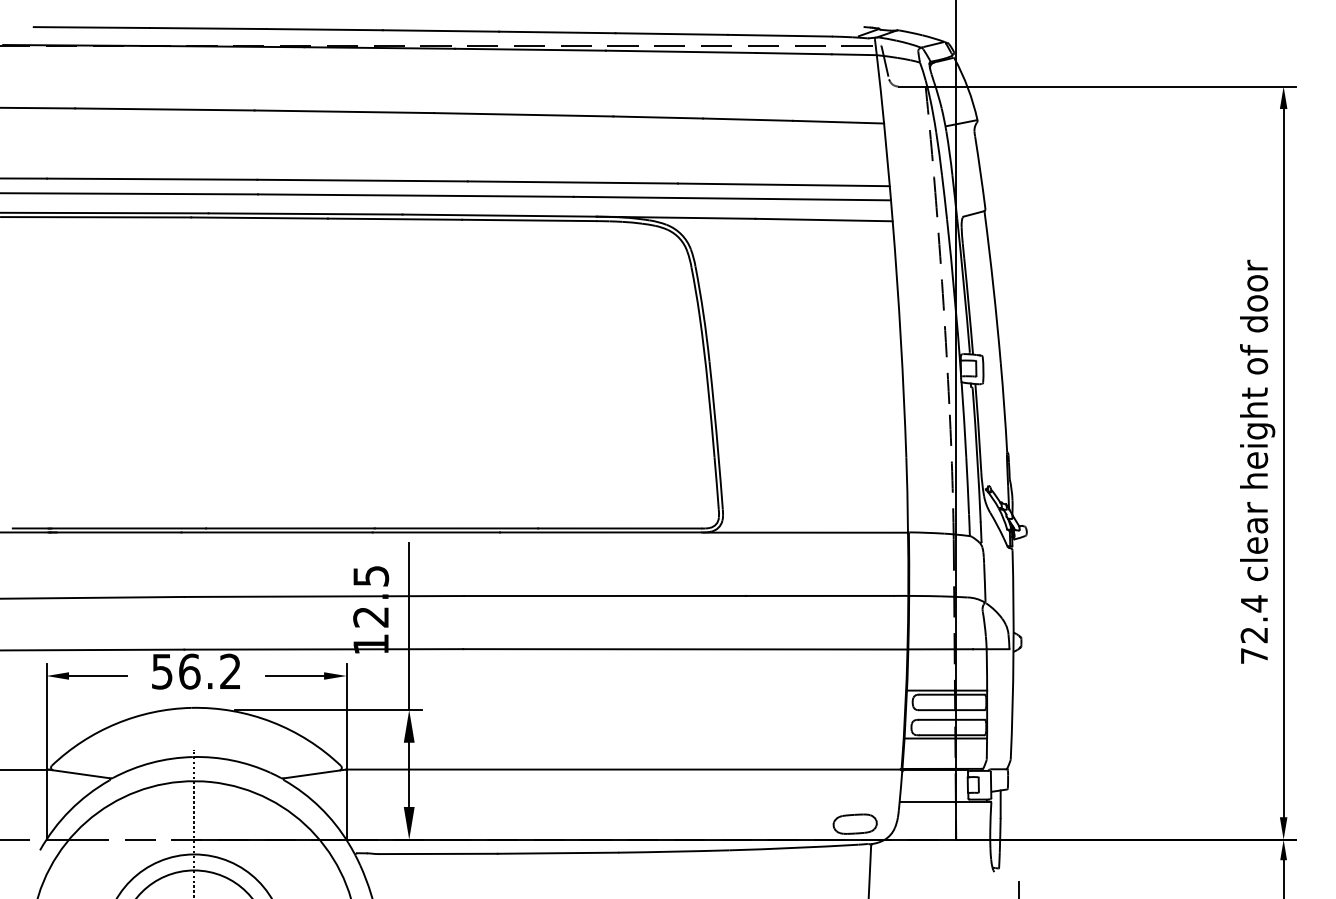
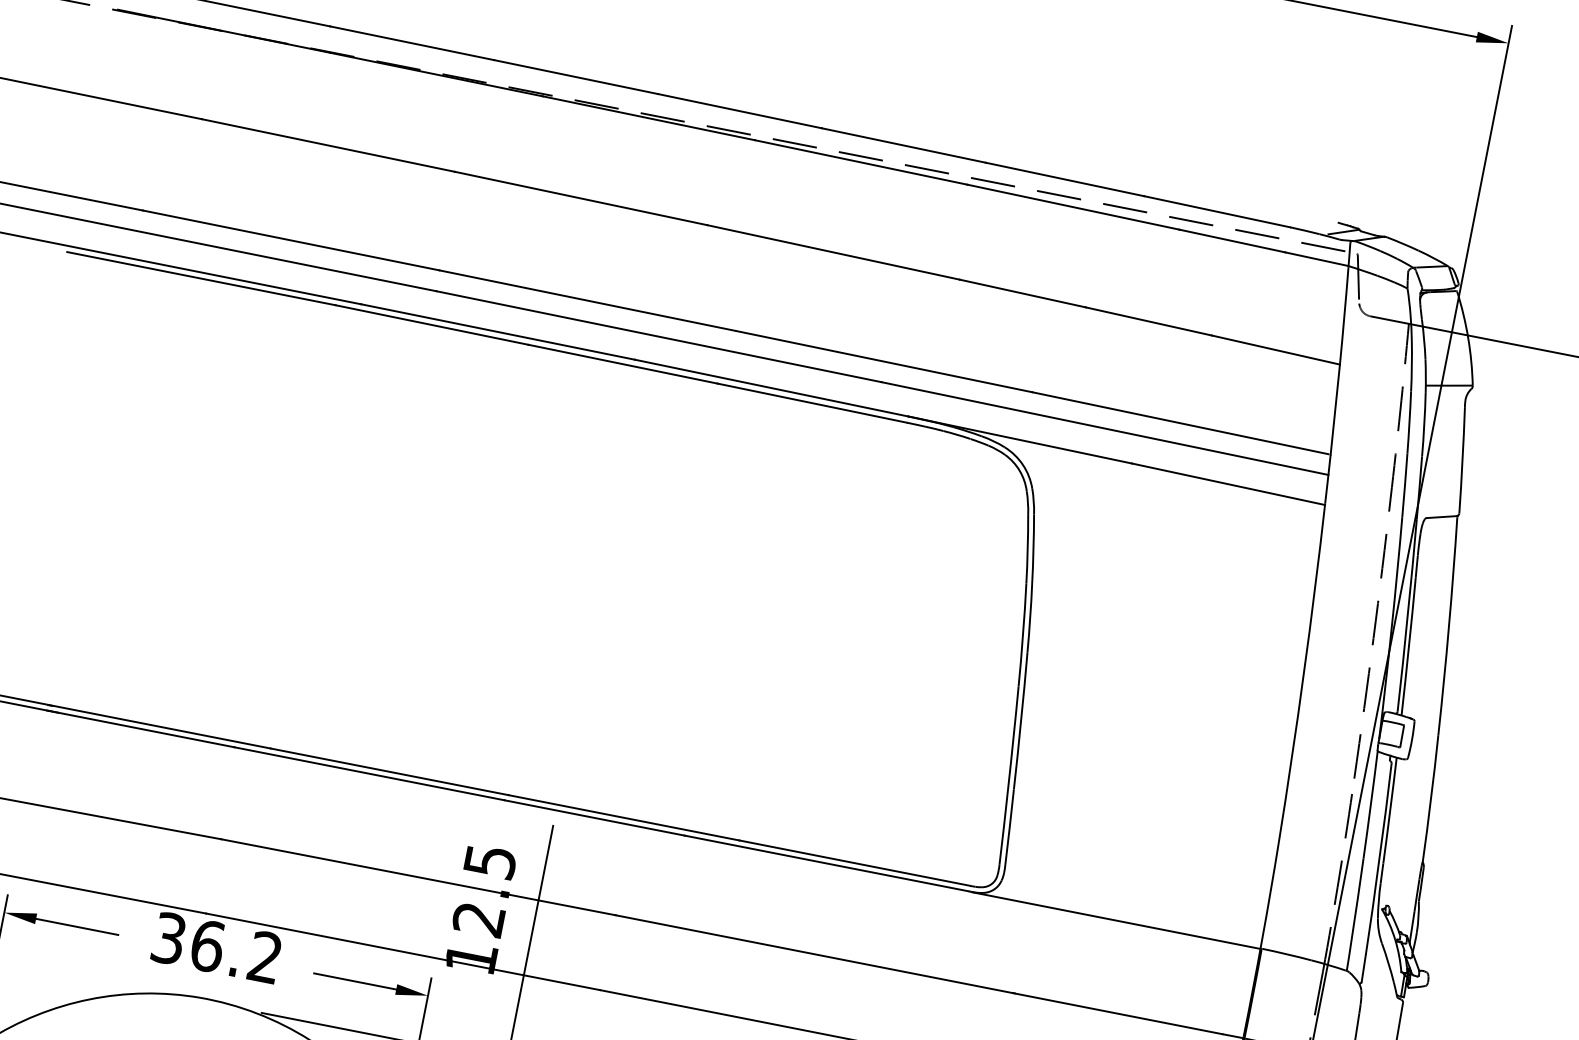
text: (162, 670) -> (169, 936), 56.2 -> 36.2

